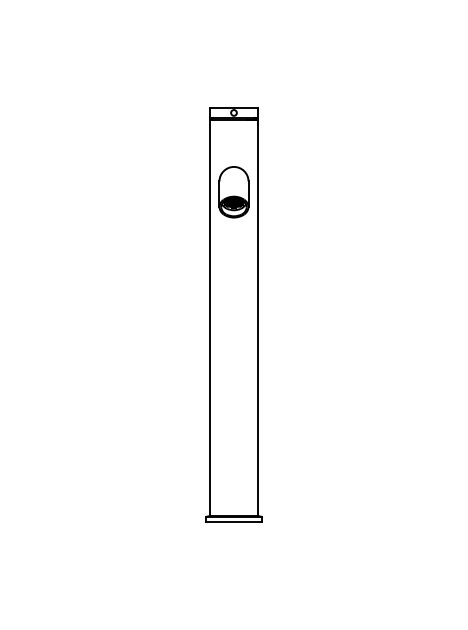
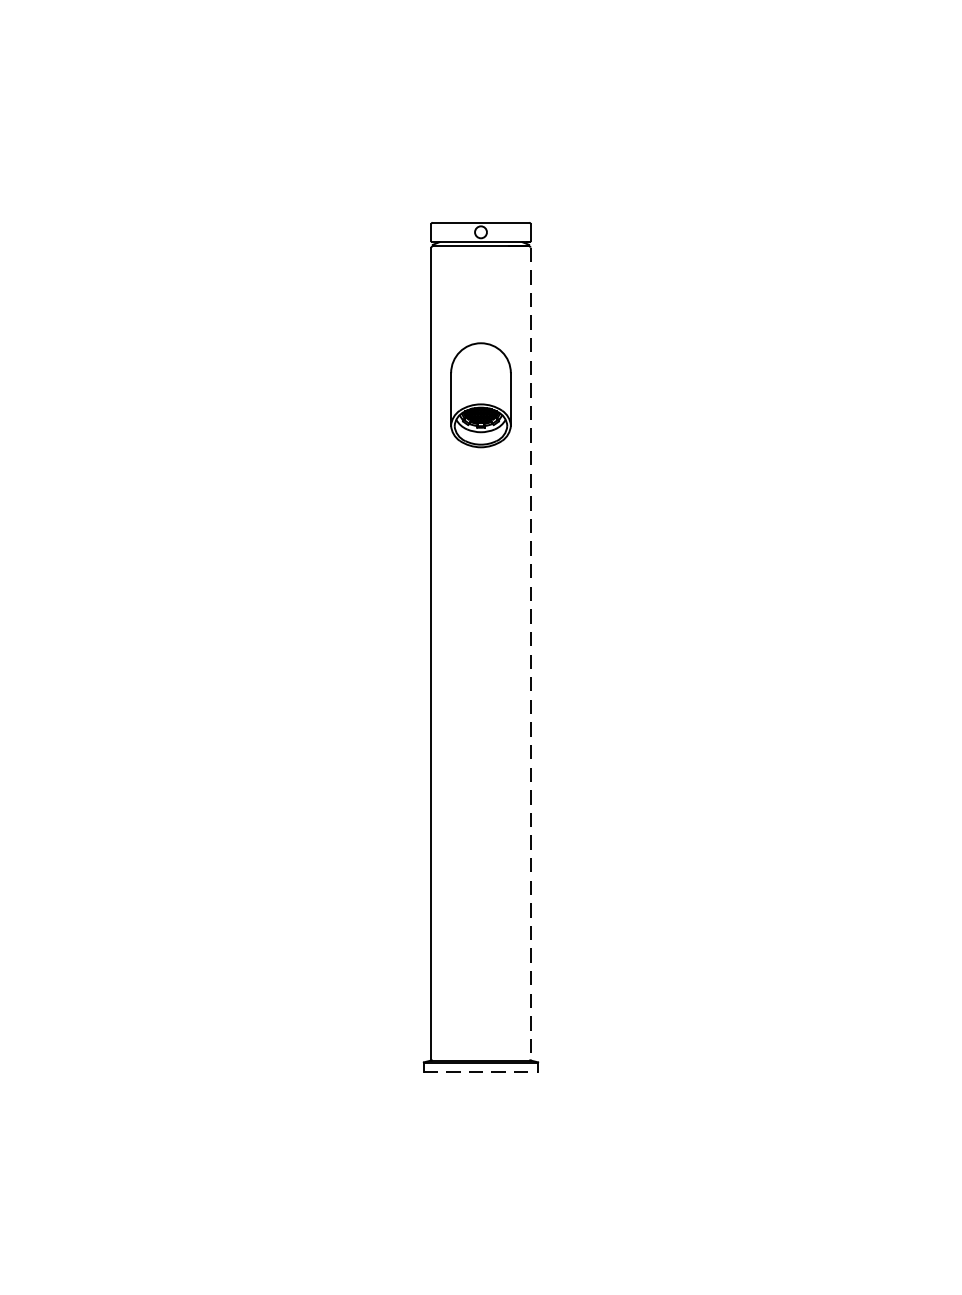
line: (258, 317) -> (531, 652), solid -> dashed
line: (234, 521) -> (482, 1071), solid -> dashed

